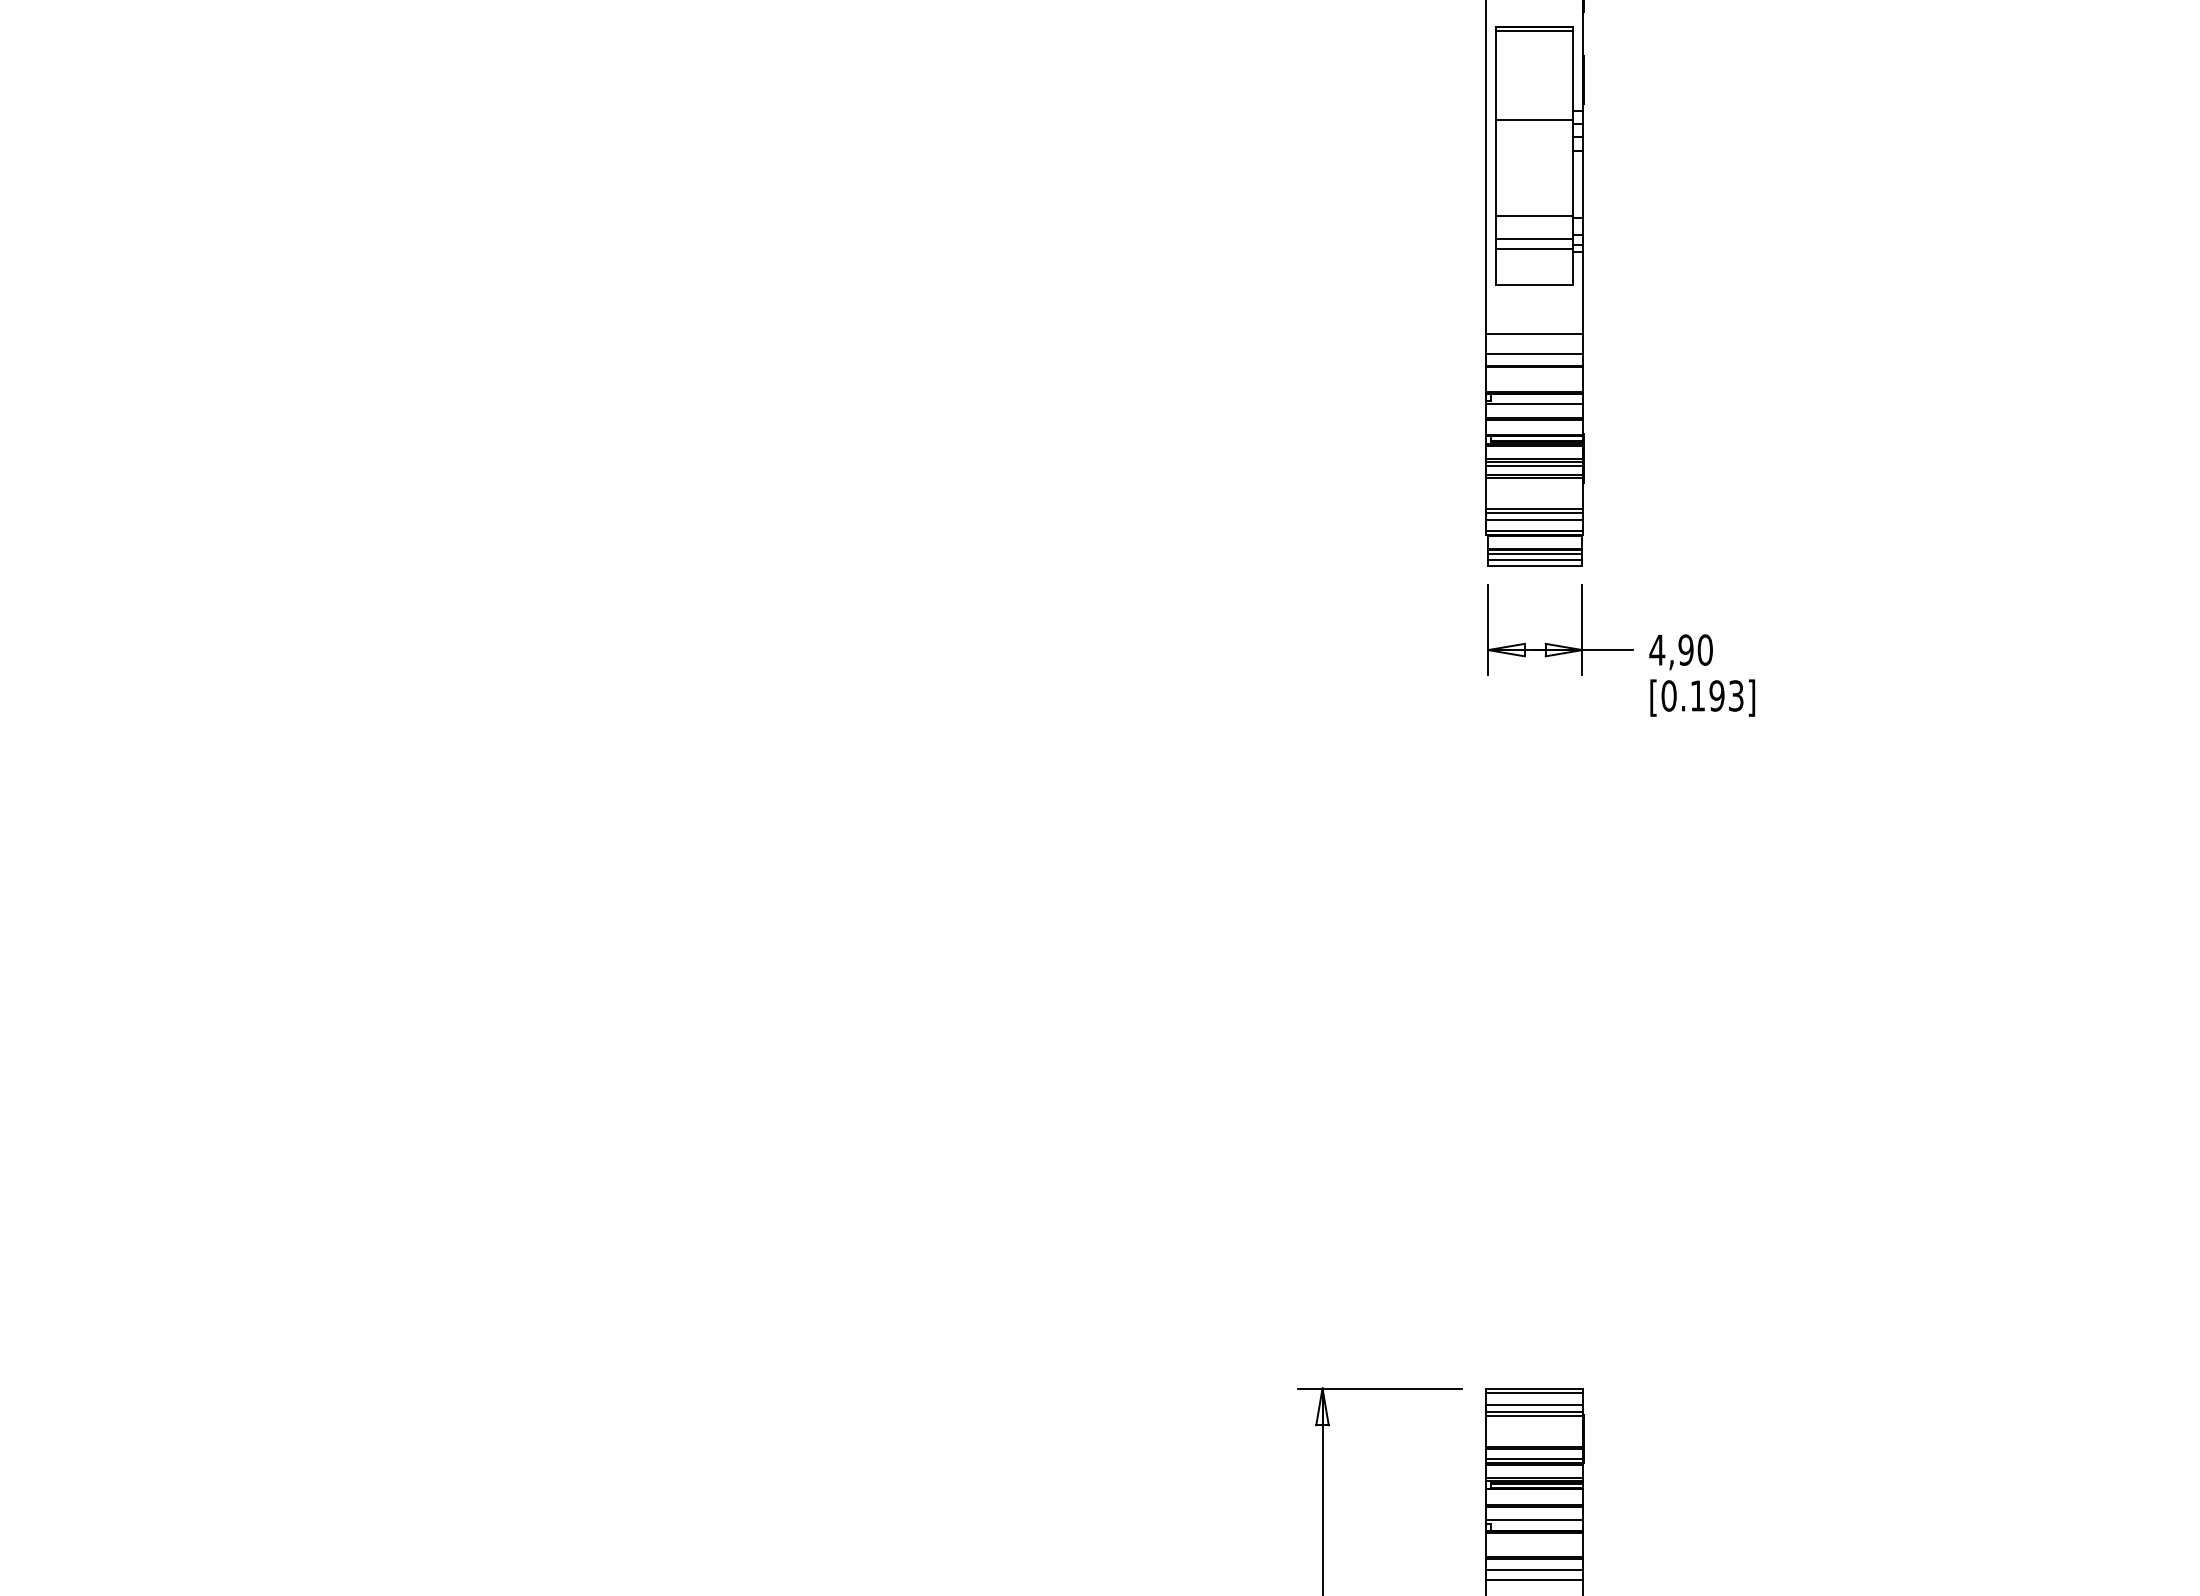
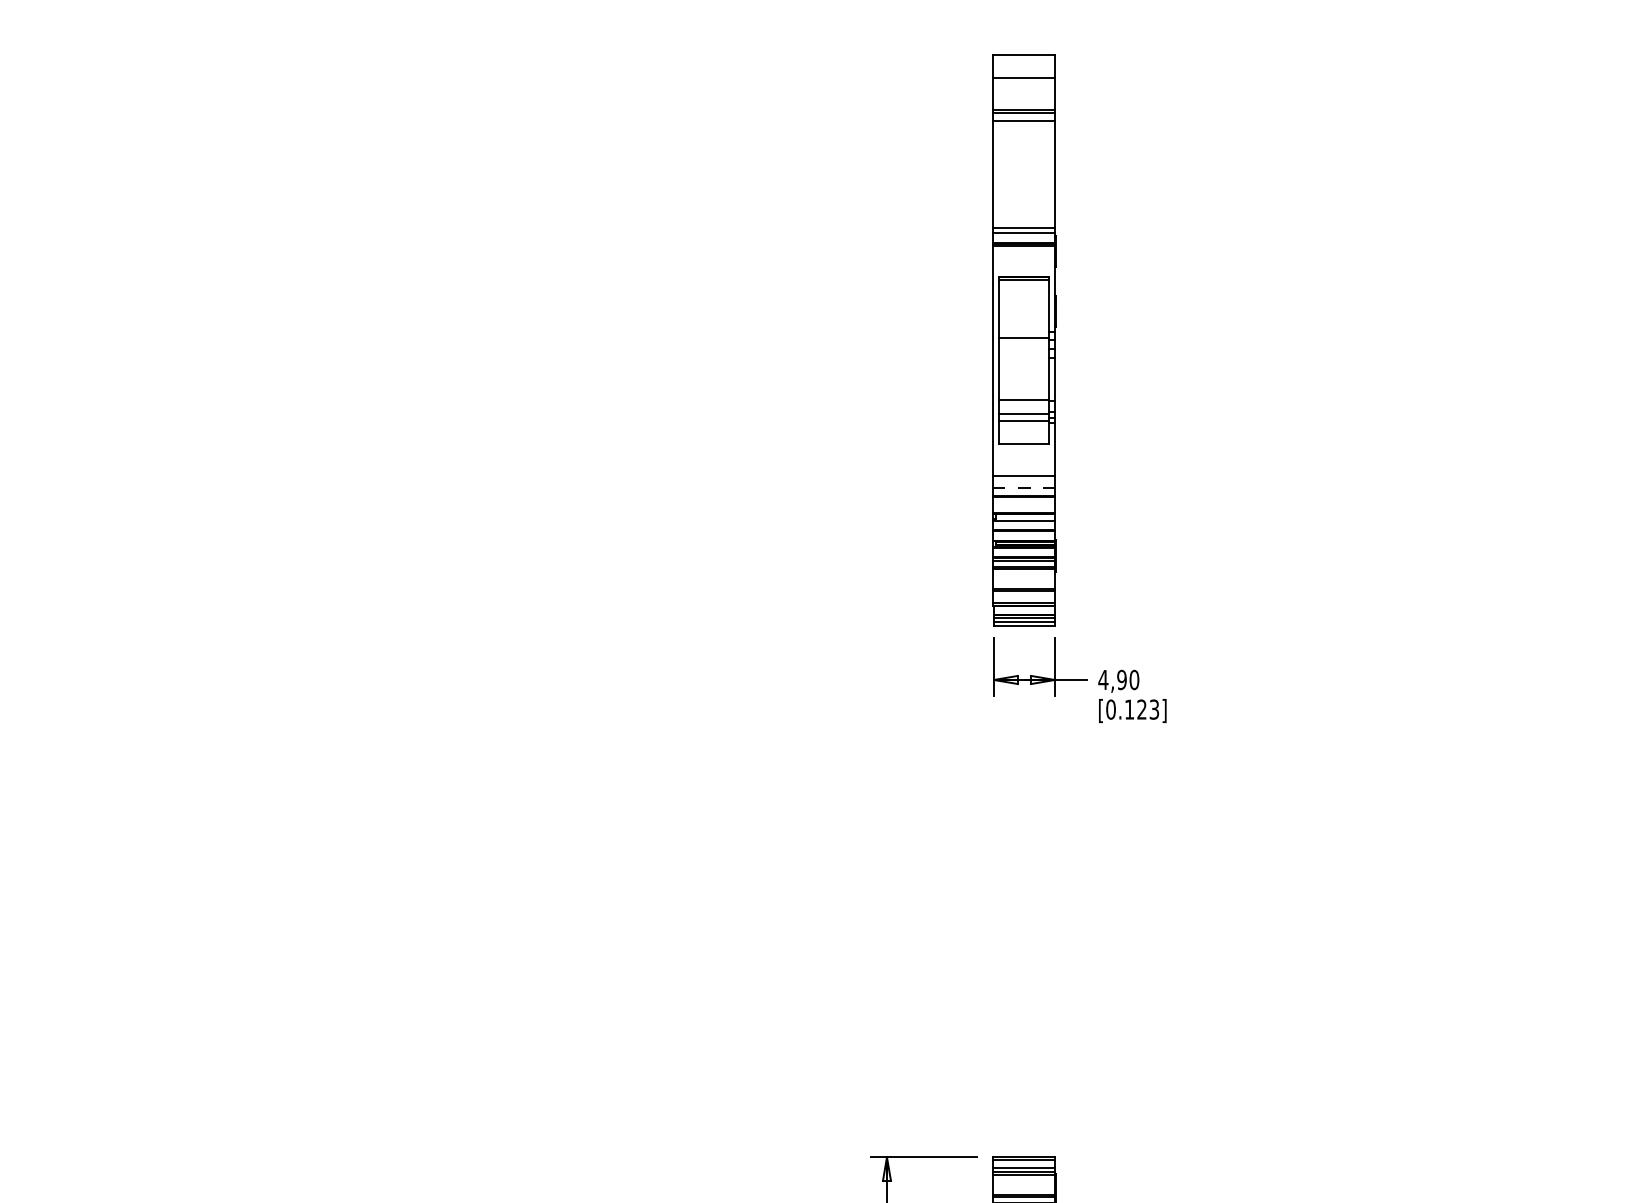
line: (1535, 353) -> (1024, 488), solid -> dashed
line: (1533, 519) -> (1023, 595), removed
text: (1716, 695) -> (1141, 709), [0.193] -> [0.123]

